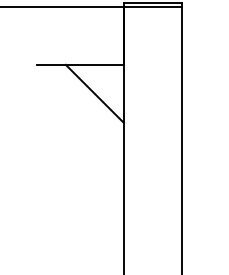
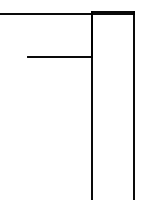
line: (94, 93) -> (70, 77), removed

